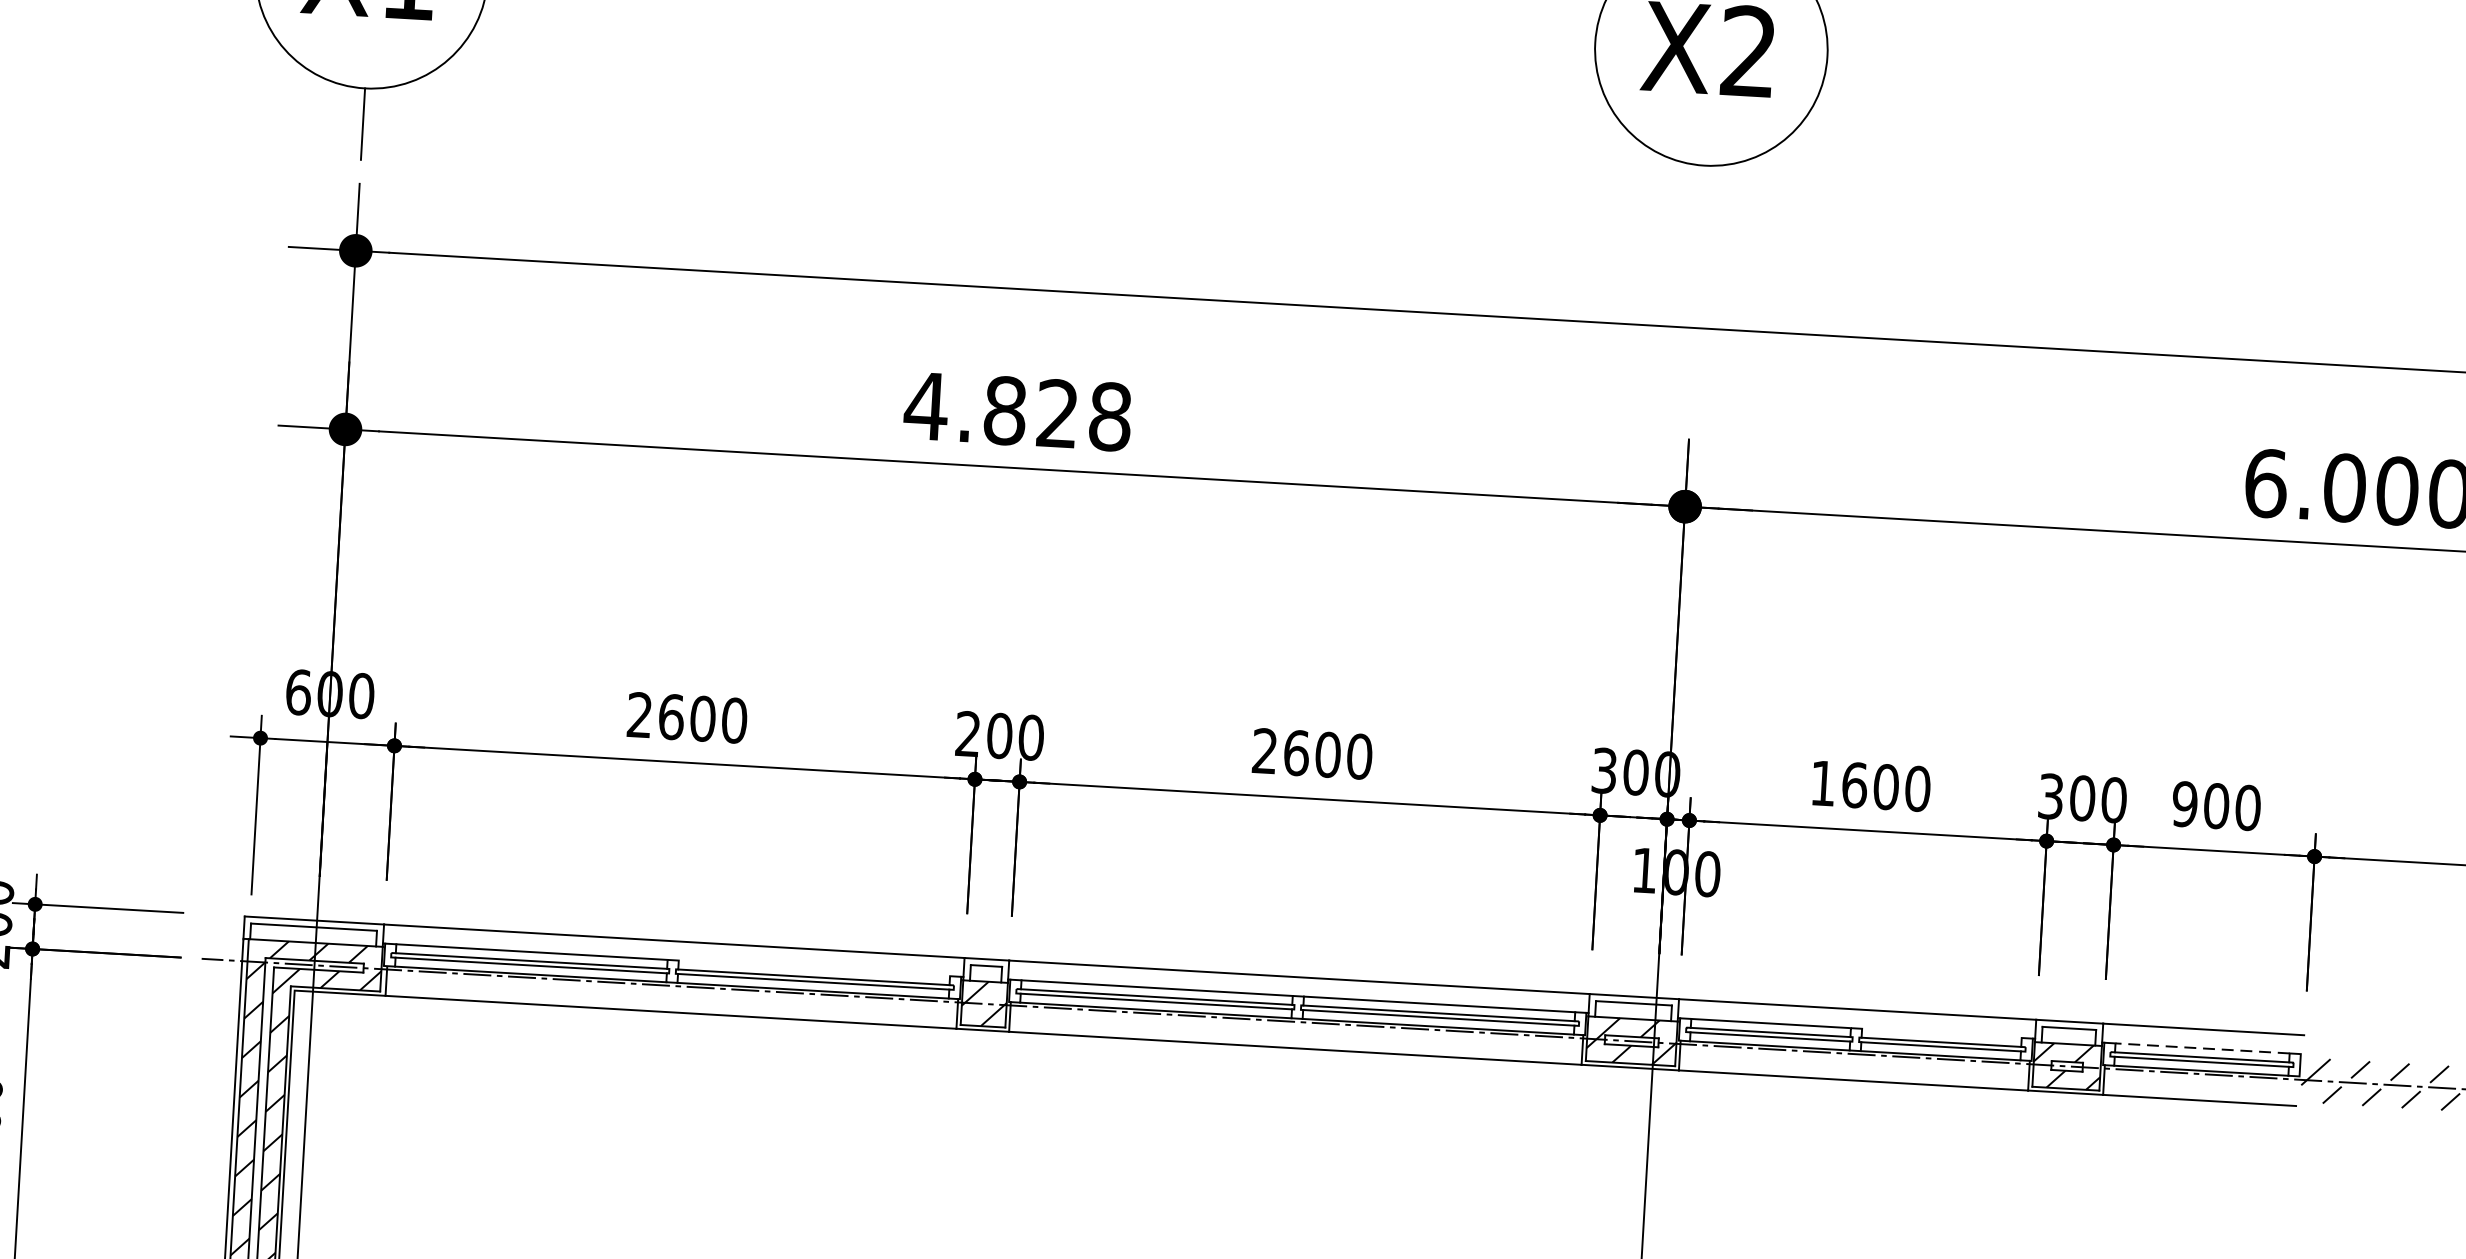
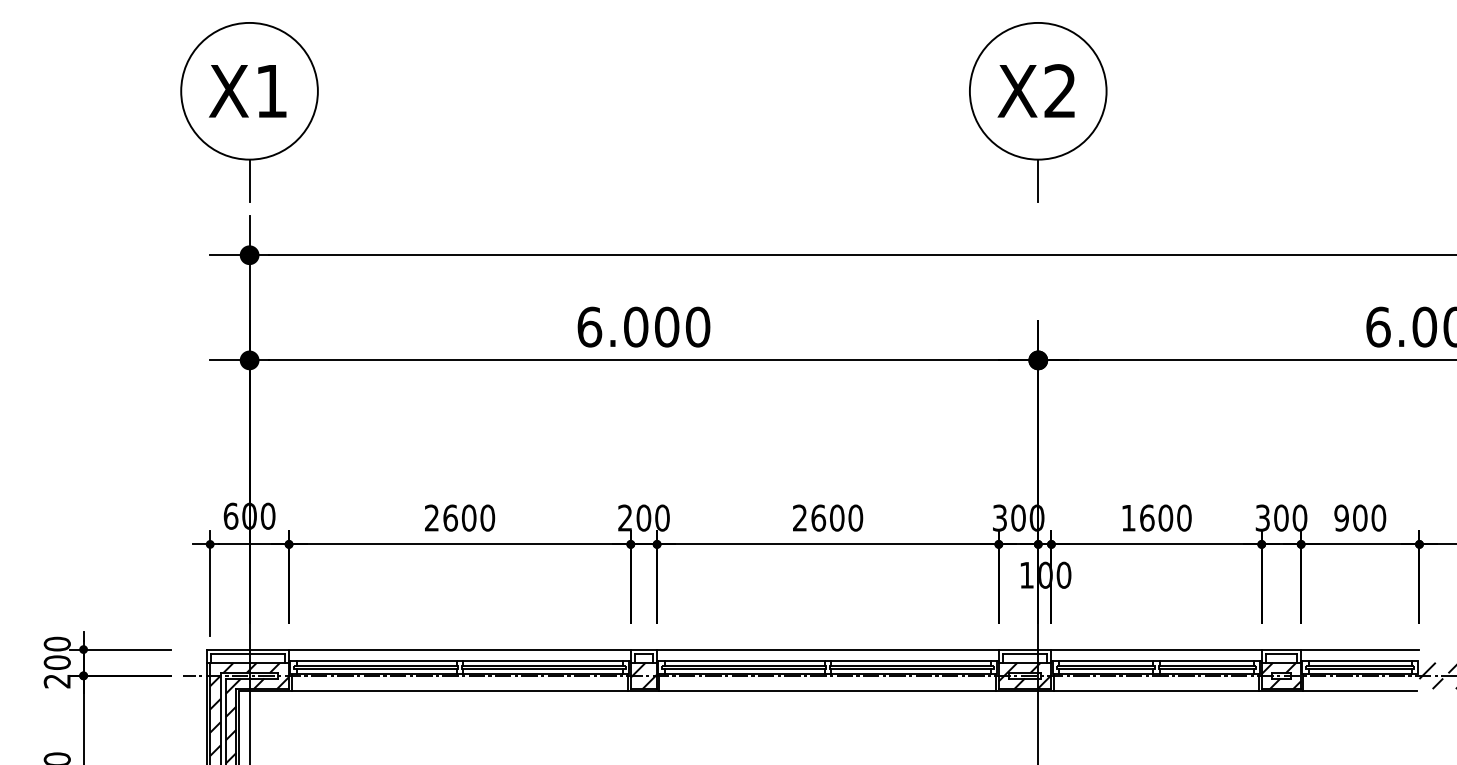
line: (1703, 201) -> (1038, 180), added
text: (1017, 410) -> (643, 326), 4.828 -> 6.000
line: (813, 967) -> (542, 660), added
line: (1941, 1032) -> (1206, 660), added
line: (2201, 1047) -> (1359, 660), dashed -> solid

